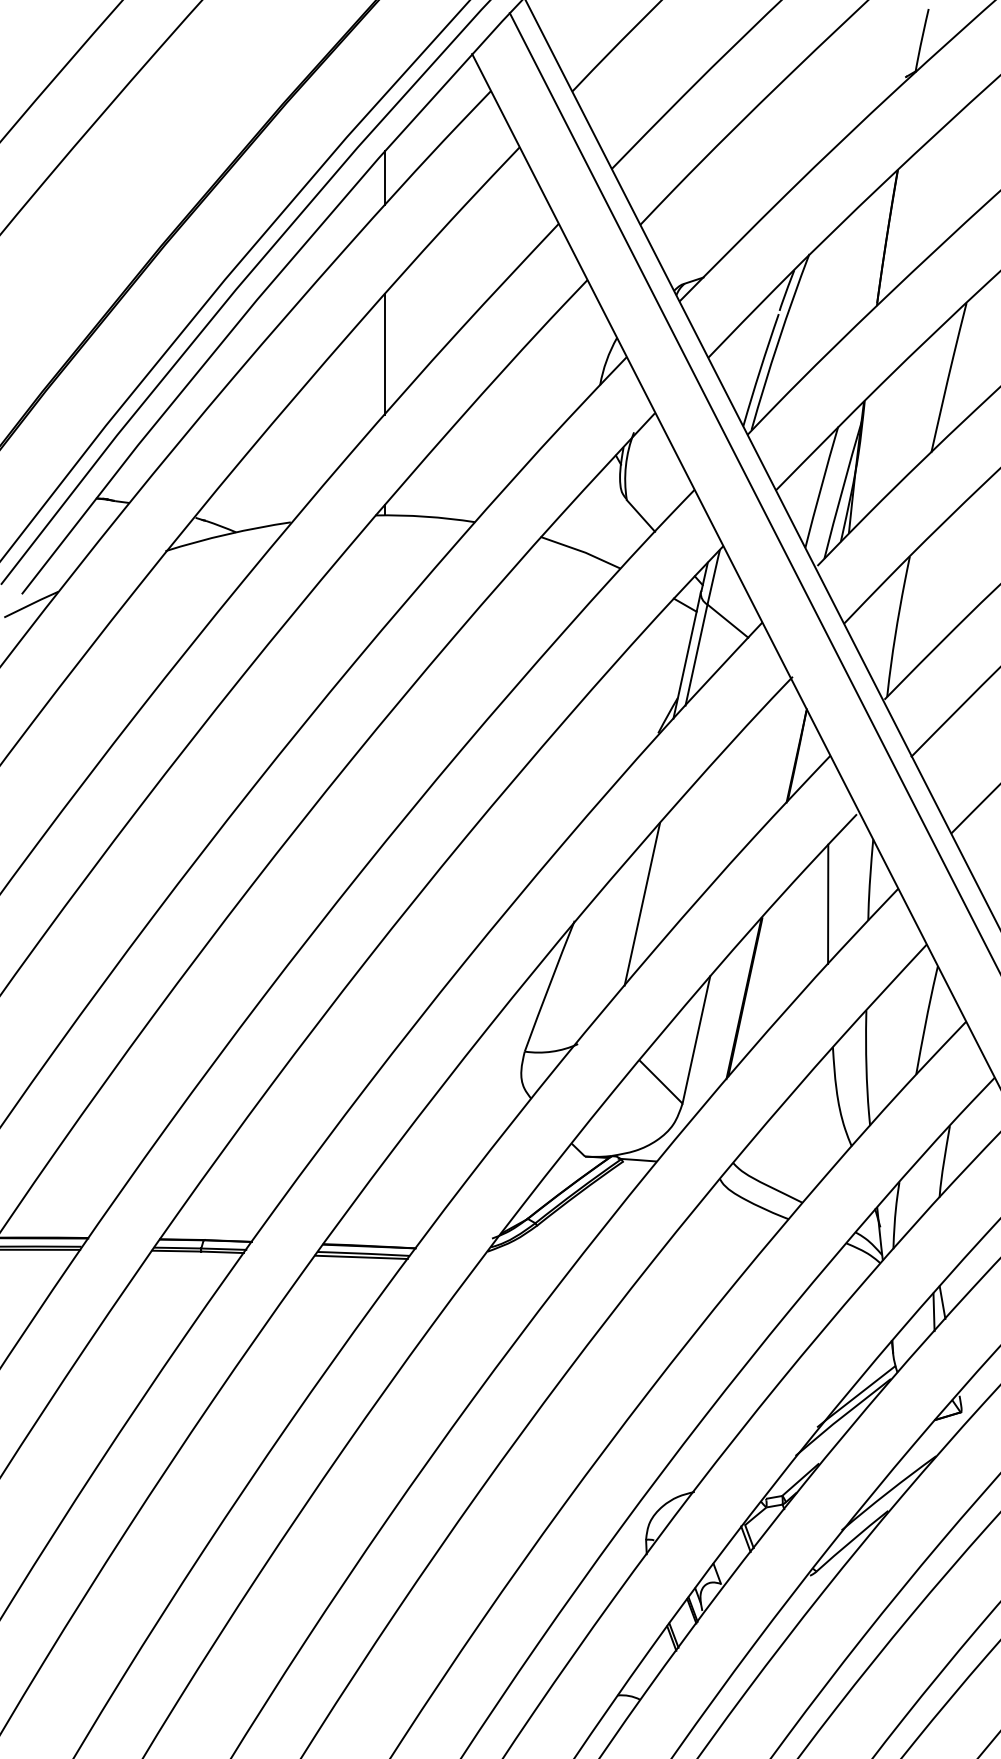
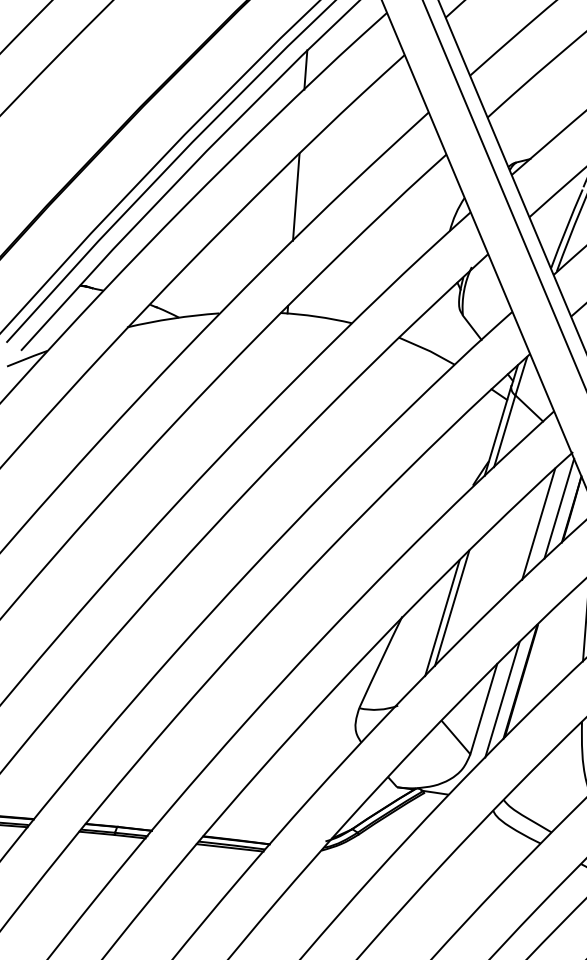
line: (779, 755) -> (559, 508), added
line: (752, 779) -> (538, 524), added
line: (629, 918) -> (442, 617), added
line: (720, 1025) -> (502, 699), added

